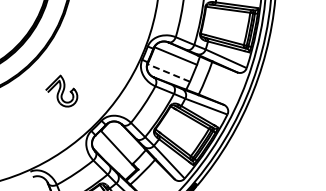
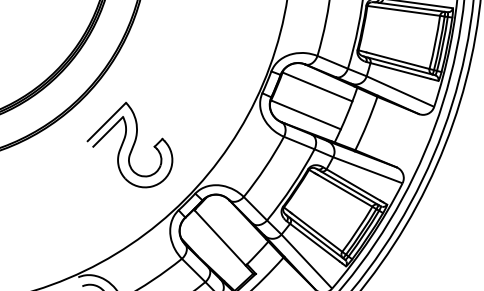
line: (168, 72) -> (305, 114), dashed -> solid
part: (61, 90) -> (129, 143), size x1.67

